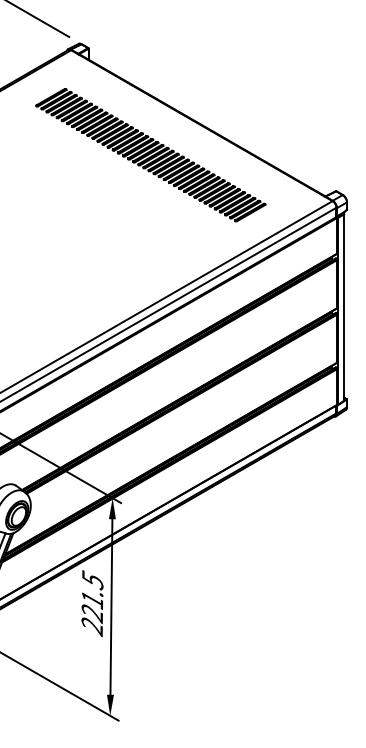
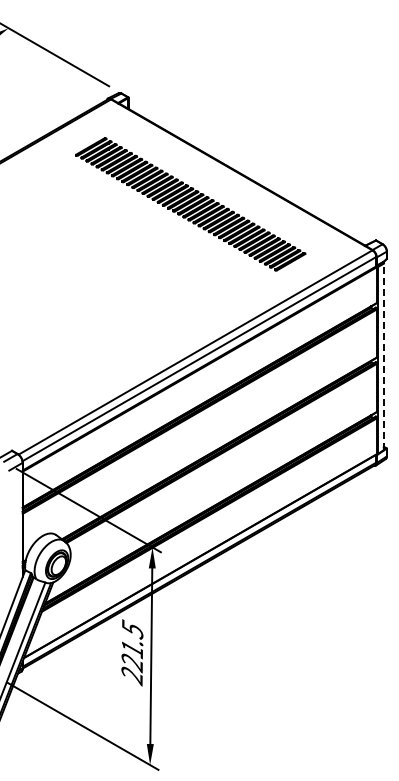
line: (343, 307) -> (383, 356), solid -> dashed

